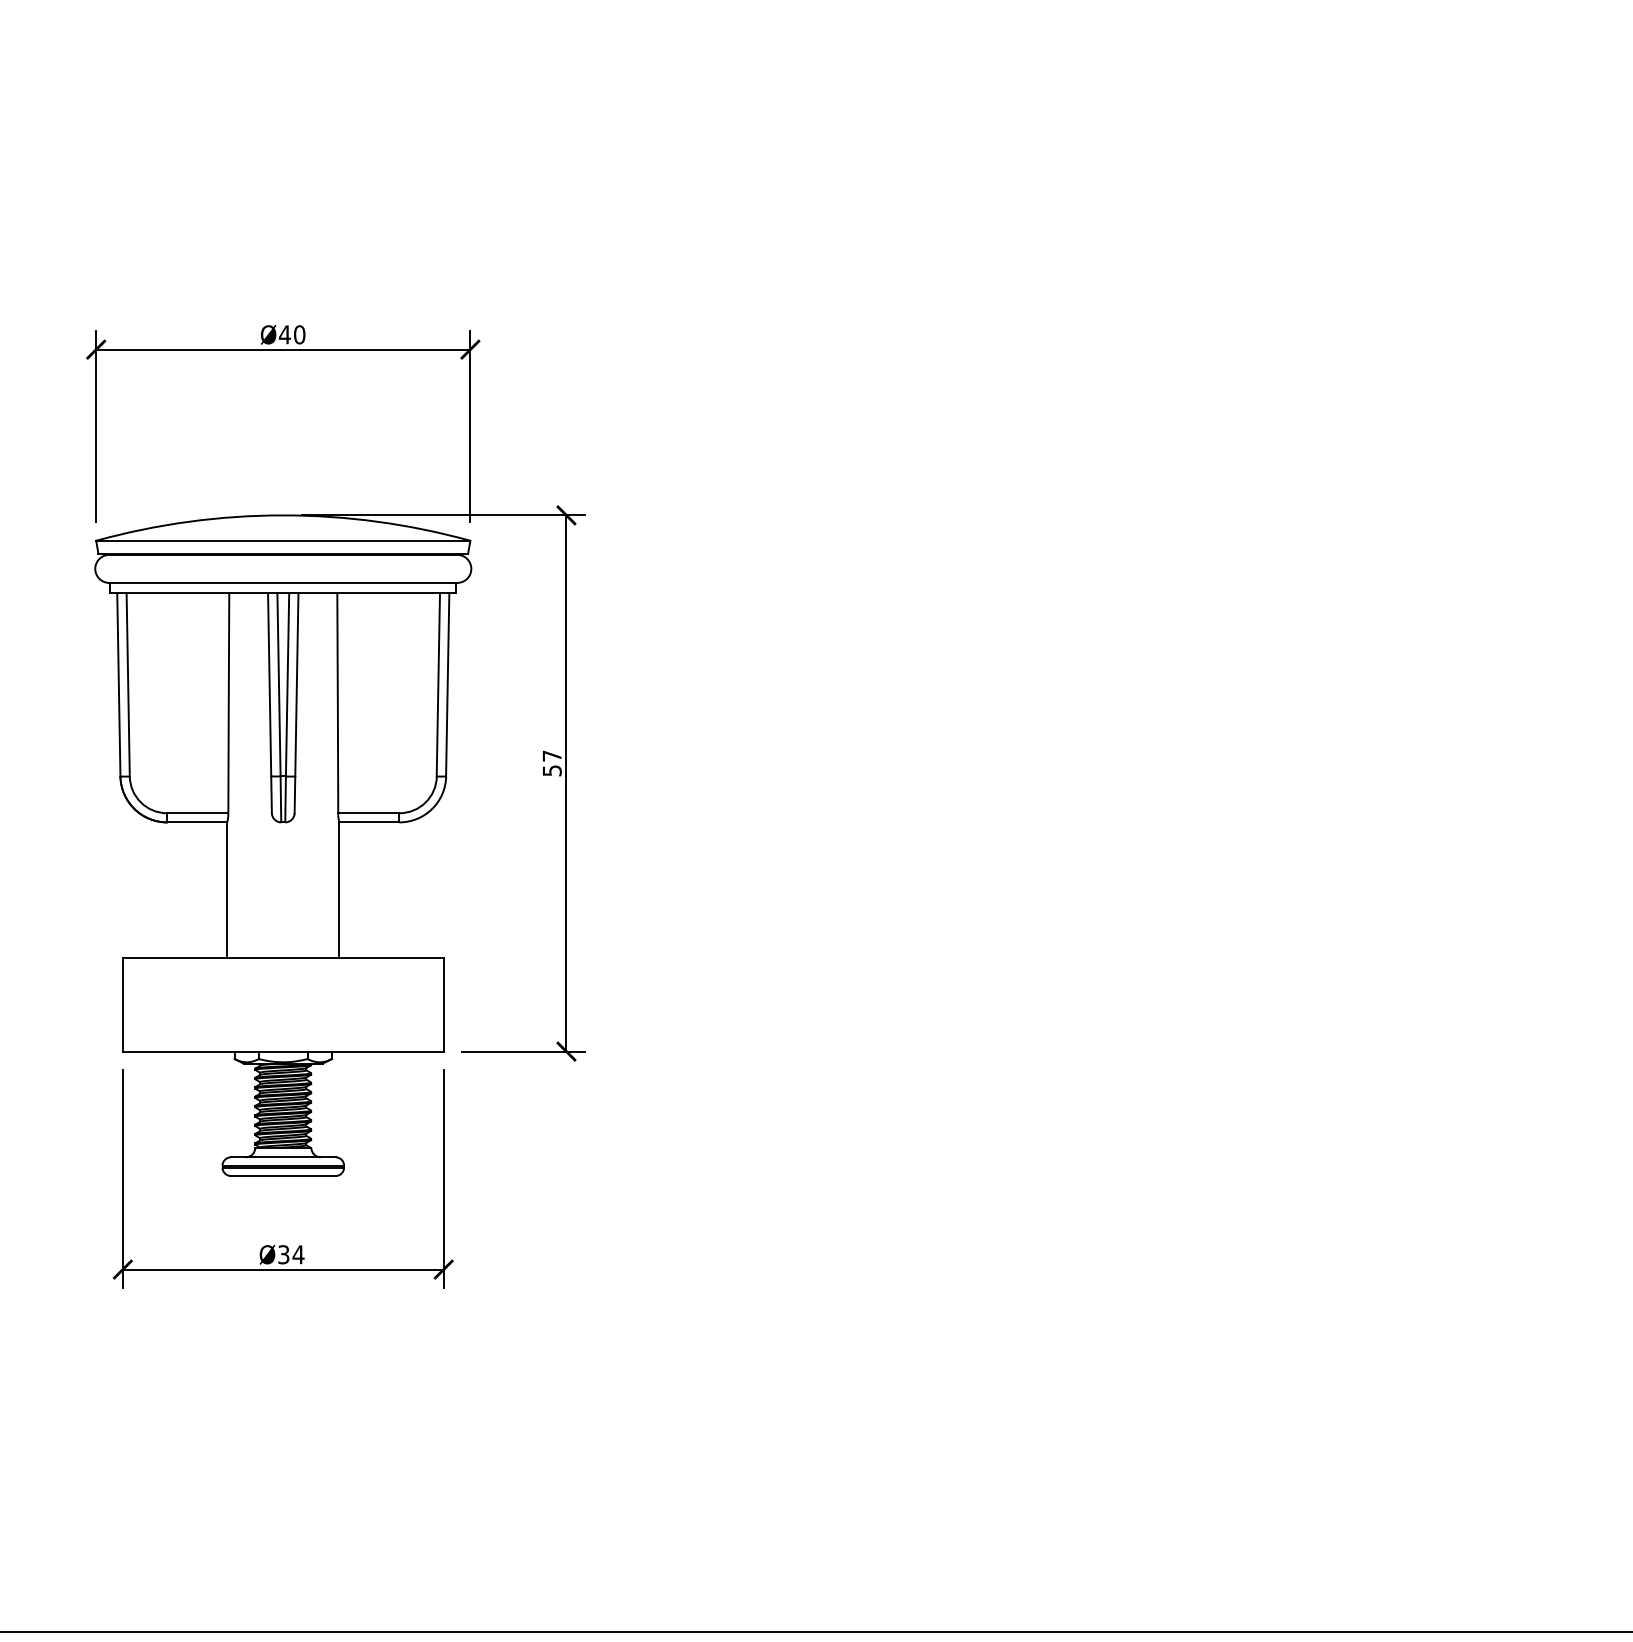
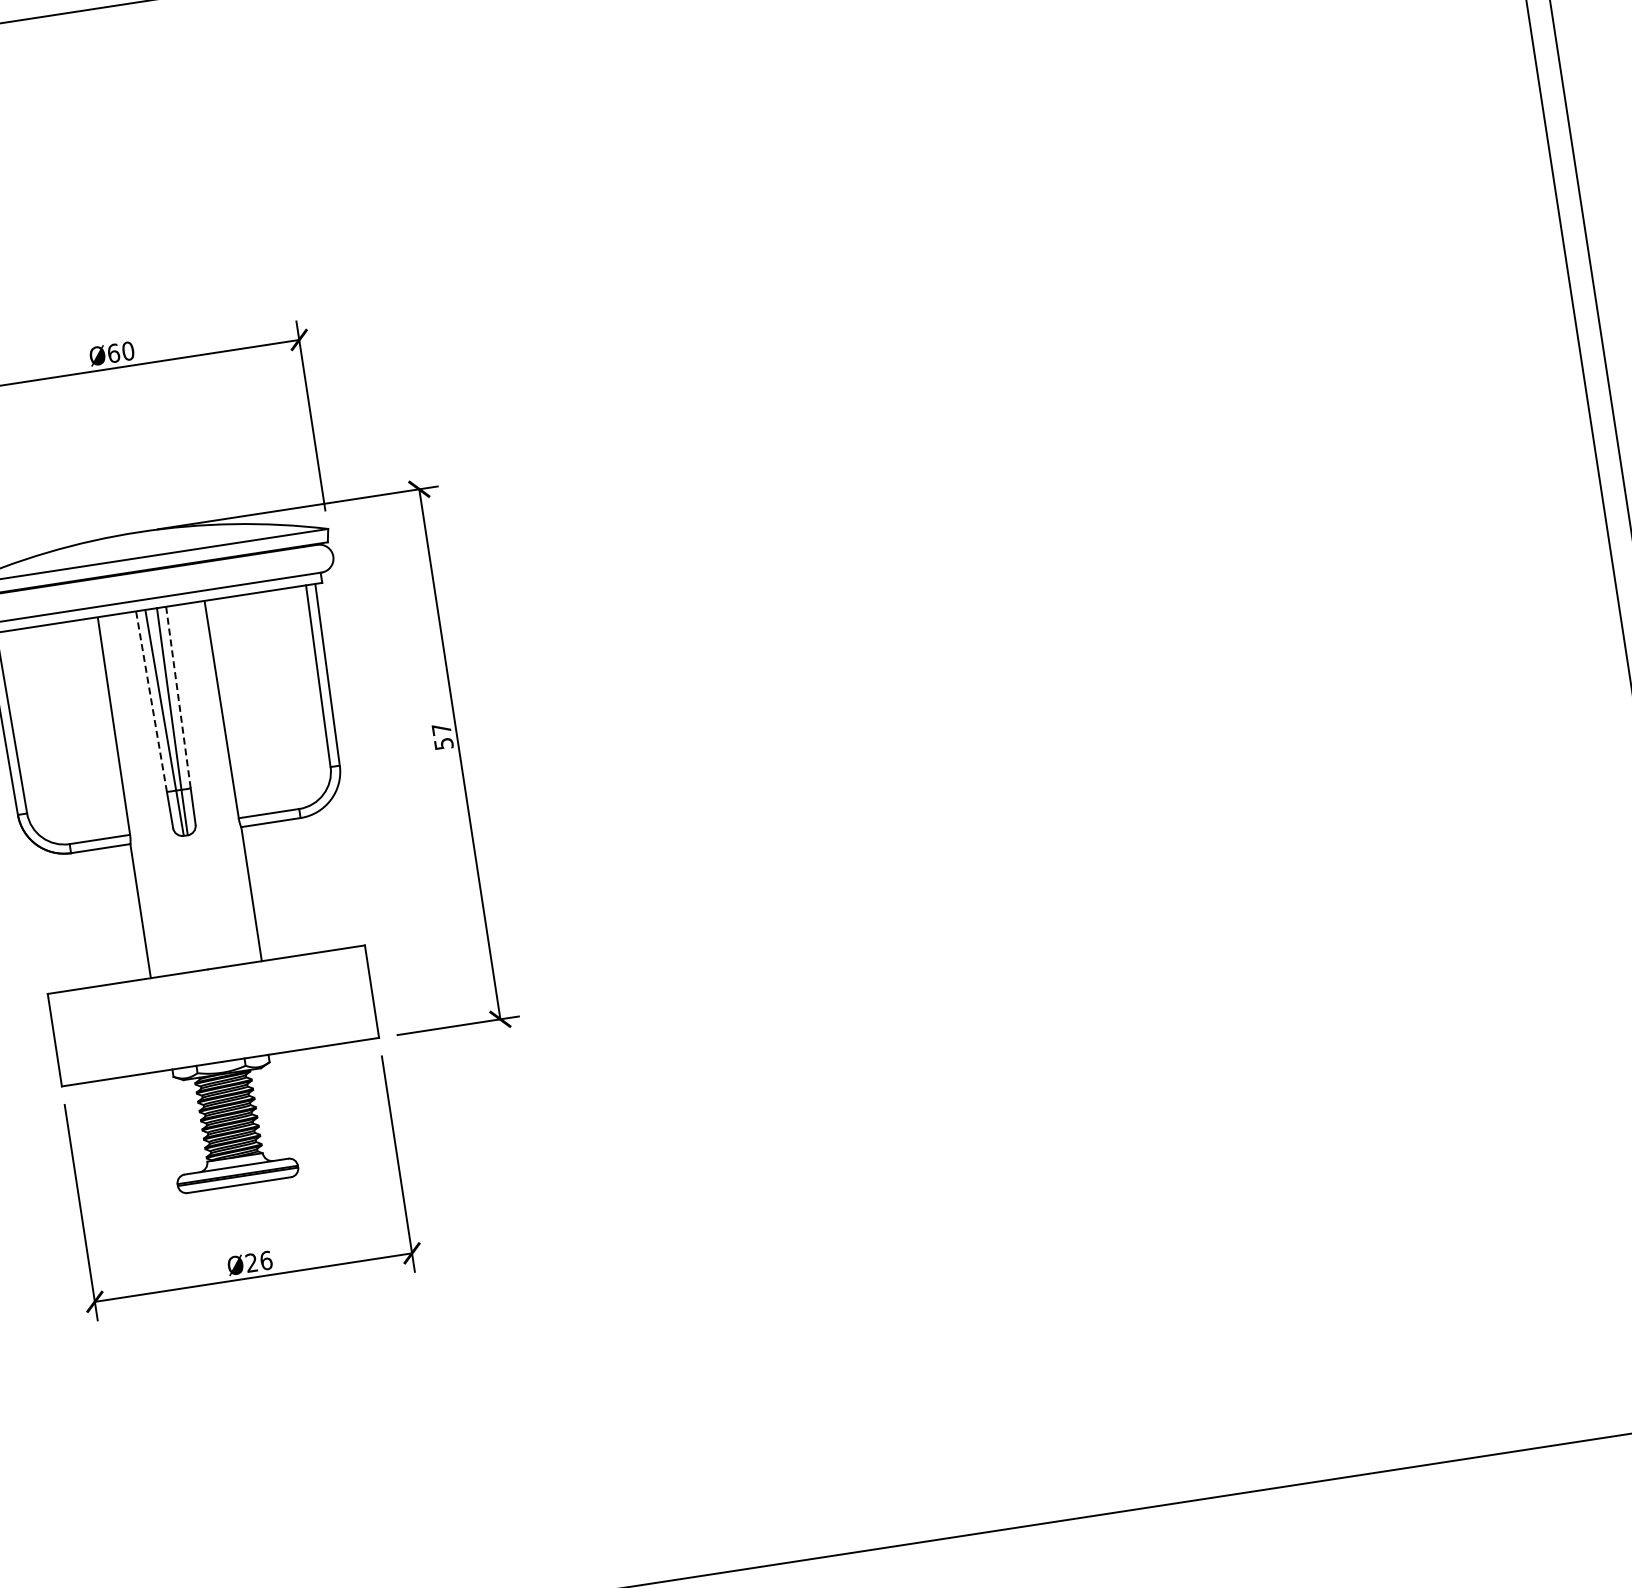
text: (284, 334) -> (113, 353), Ø40 -> Ø60
line: (269, 684) -> (151, 701), solid -> dashed
line: (296, 684) -> (178, 697), solid -> dashed
text: (291, 1254) -> (259, 1261), Ø34 -> Ø26

